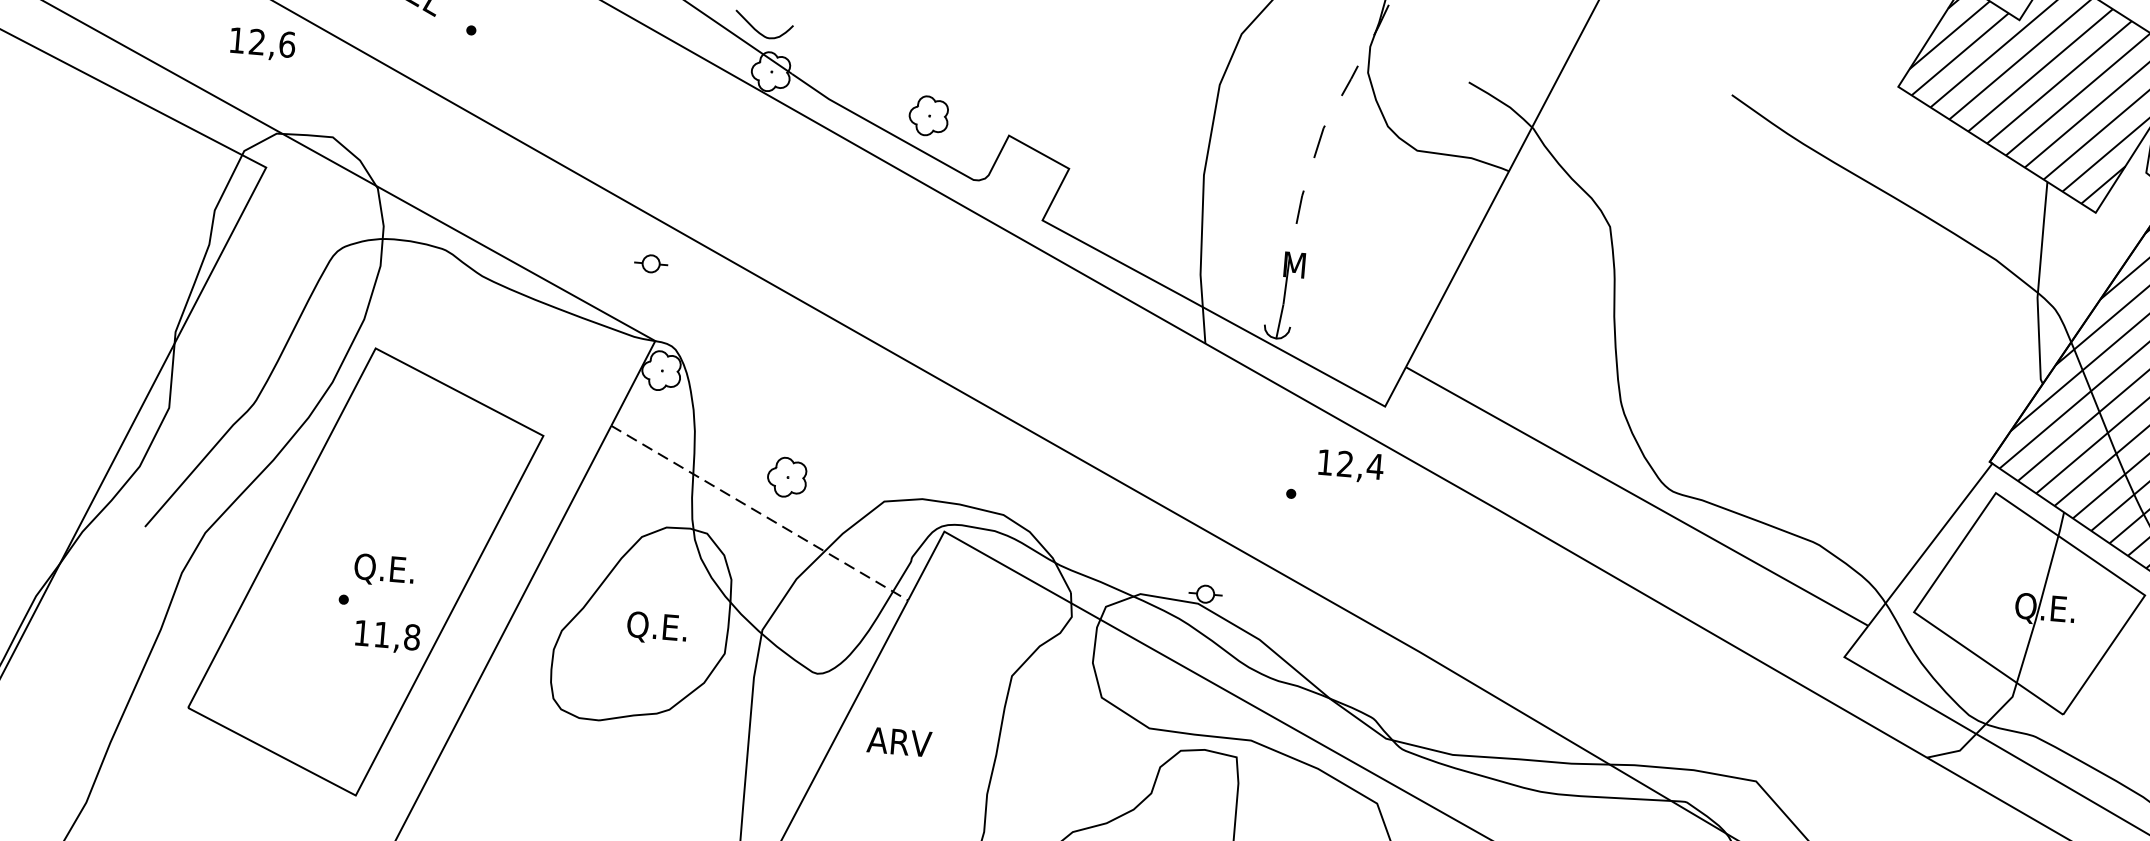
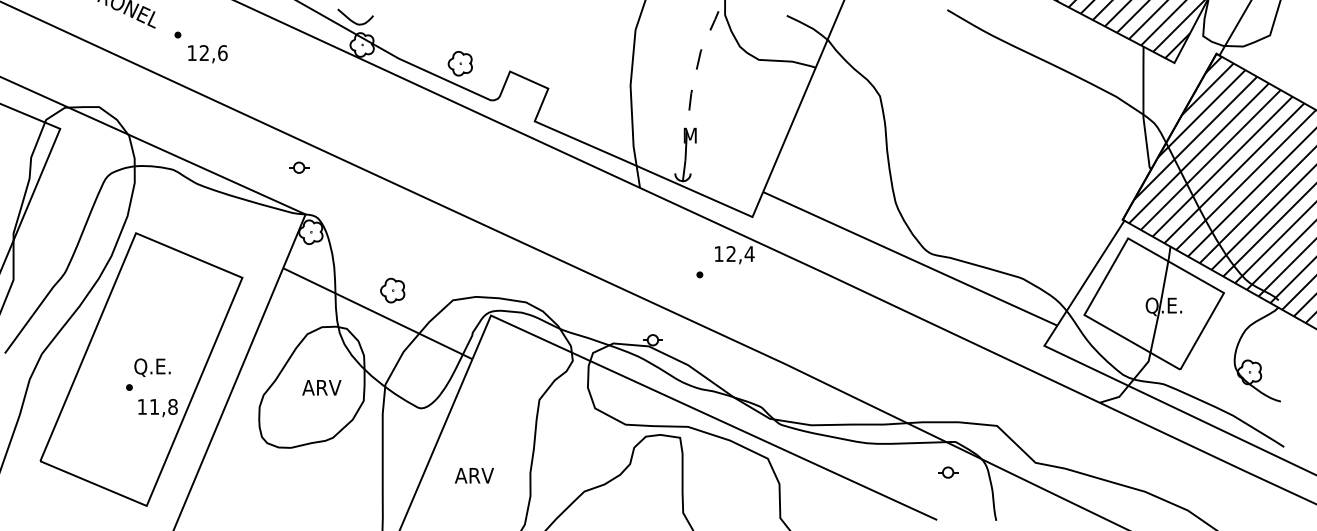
text: (262, 44) -> (207, 54), moved
line: (760, 512) -> (378, 313), dashed -> solid
text: (657, 627) -> (321, 388), Q.E. -> ARV
text: (899, 741) -> (474, 475), moved

